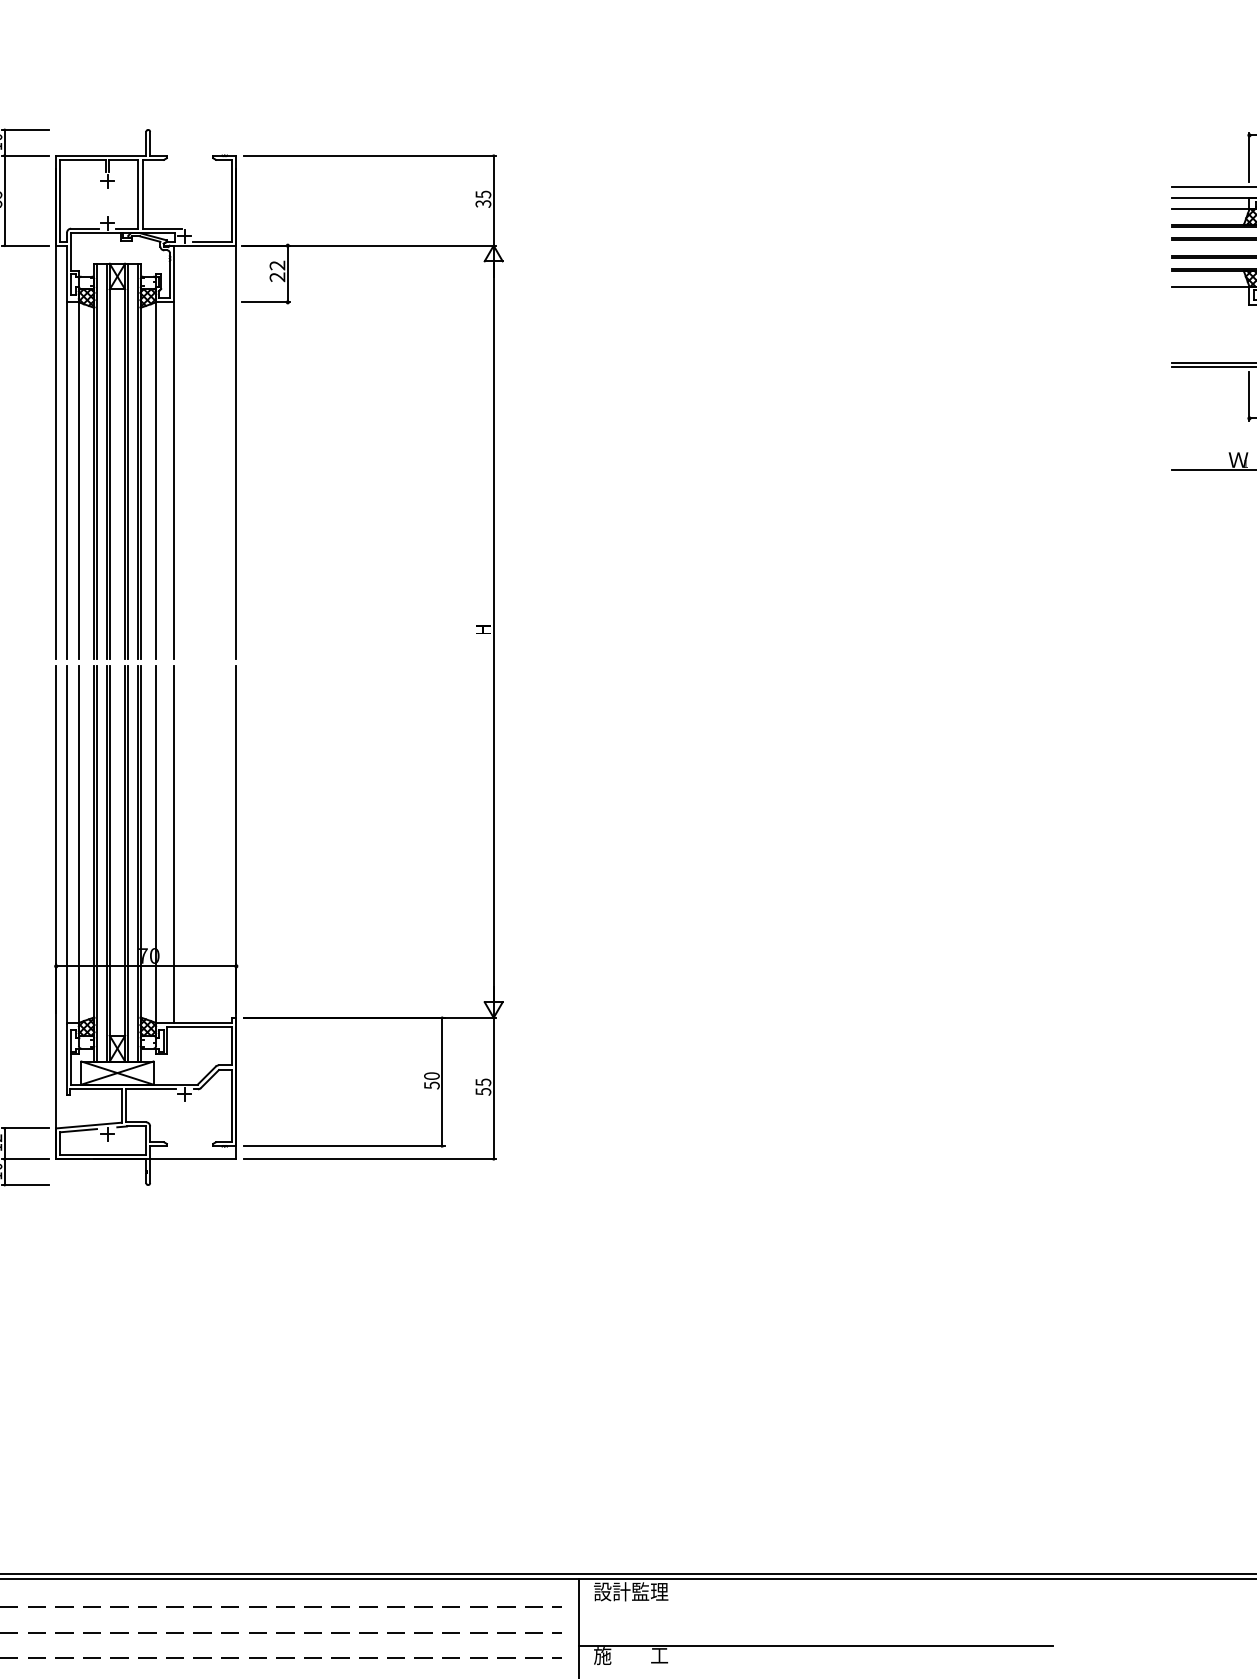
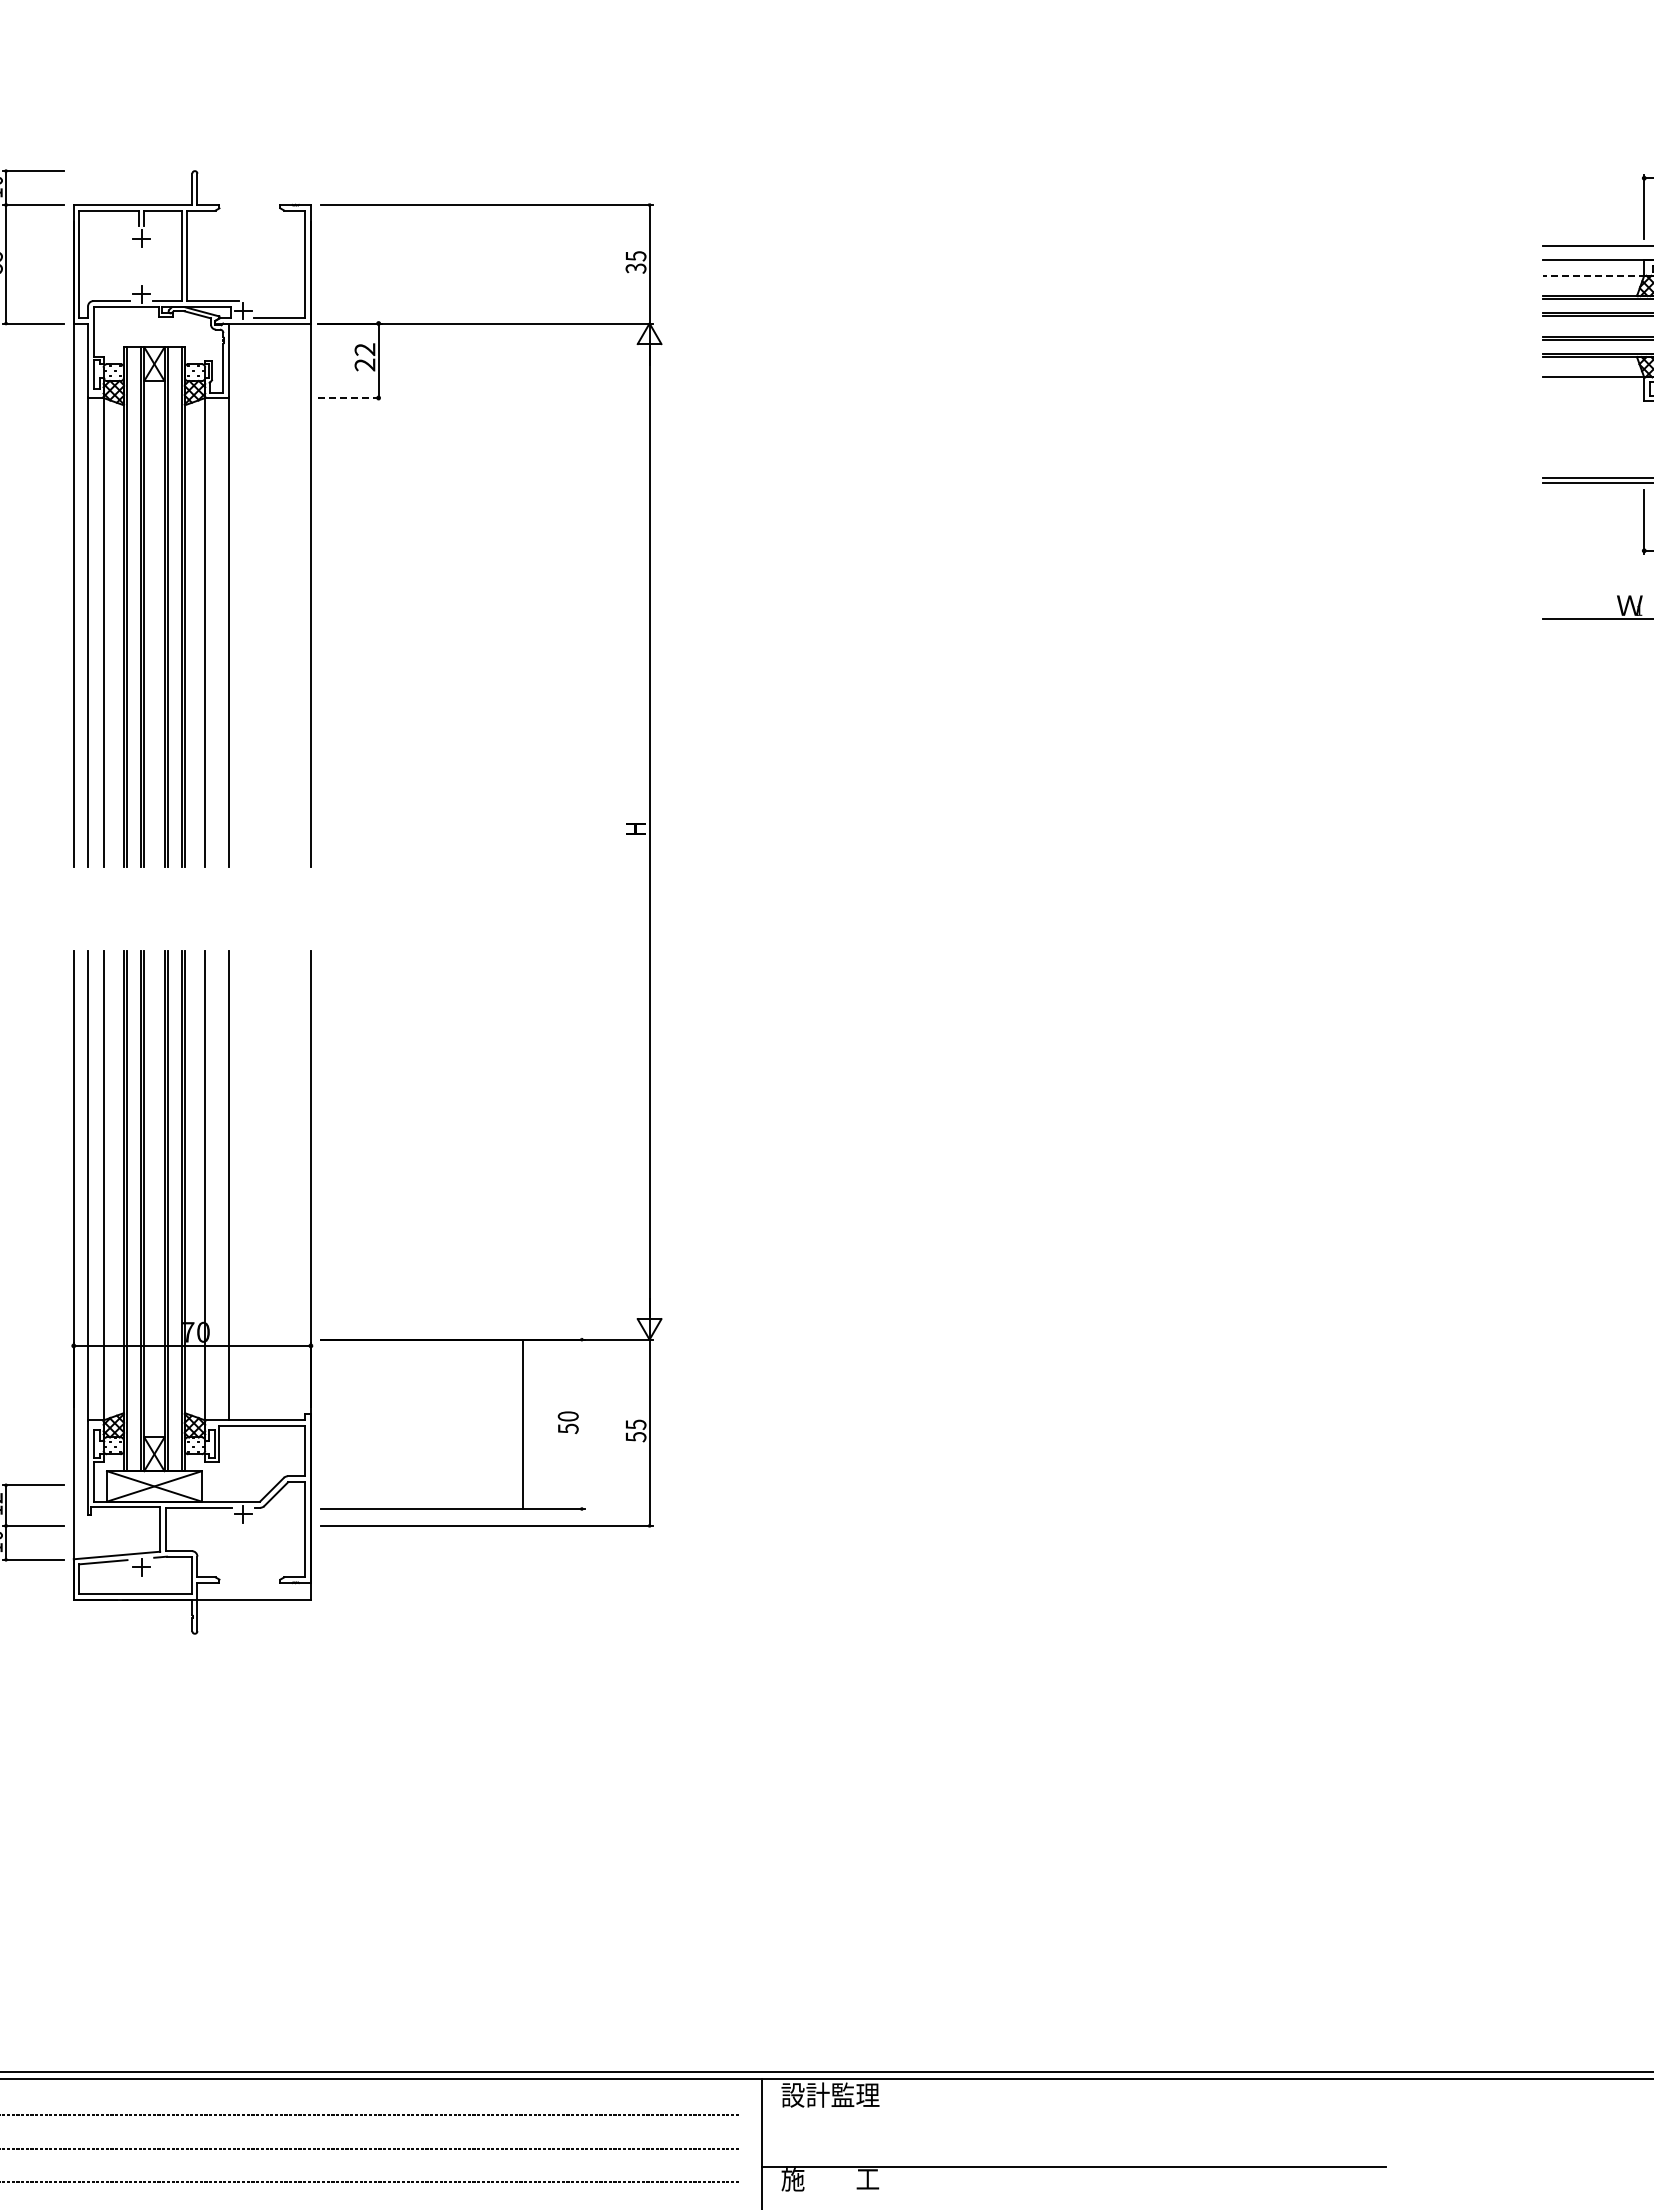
line: (1211, 209) -> (1594, 275), solid -> dashed
line: (266, 302) -> (350, 398), solid -> dashed
part: (141, 925) -> (185, 1292), moved
line: (441, 1081) -> (522, 1423), moved

